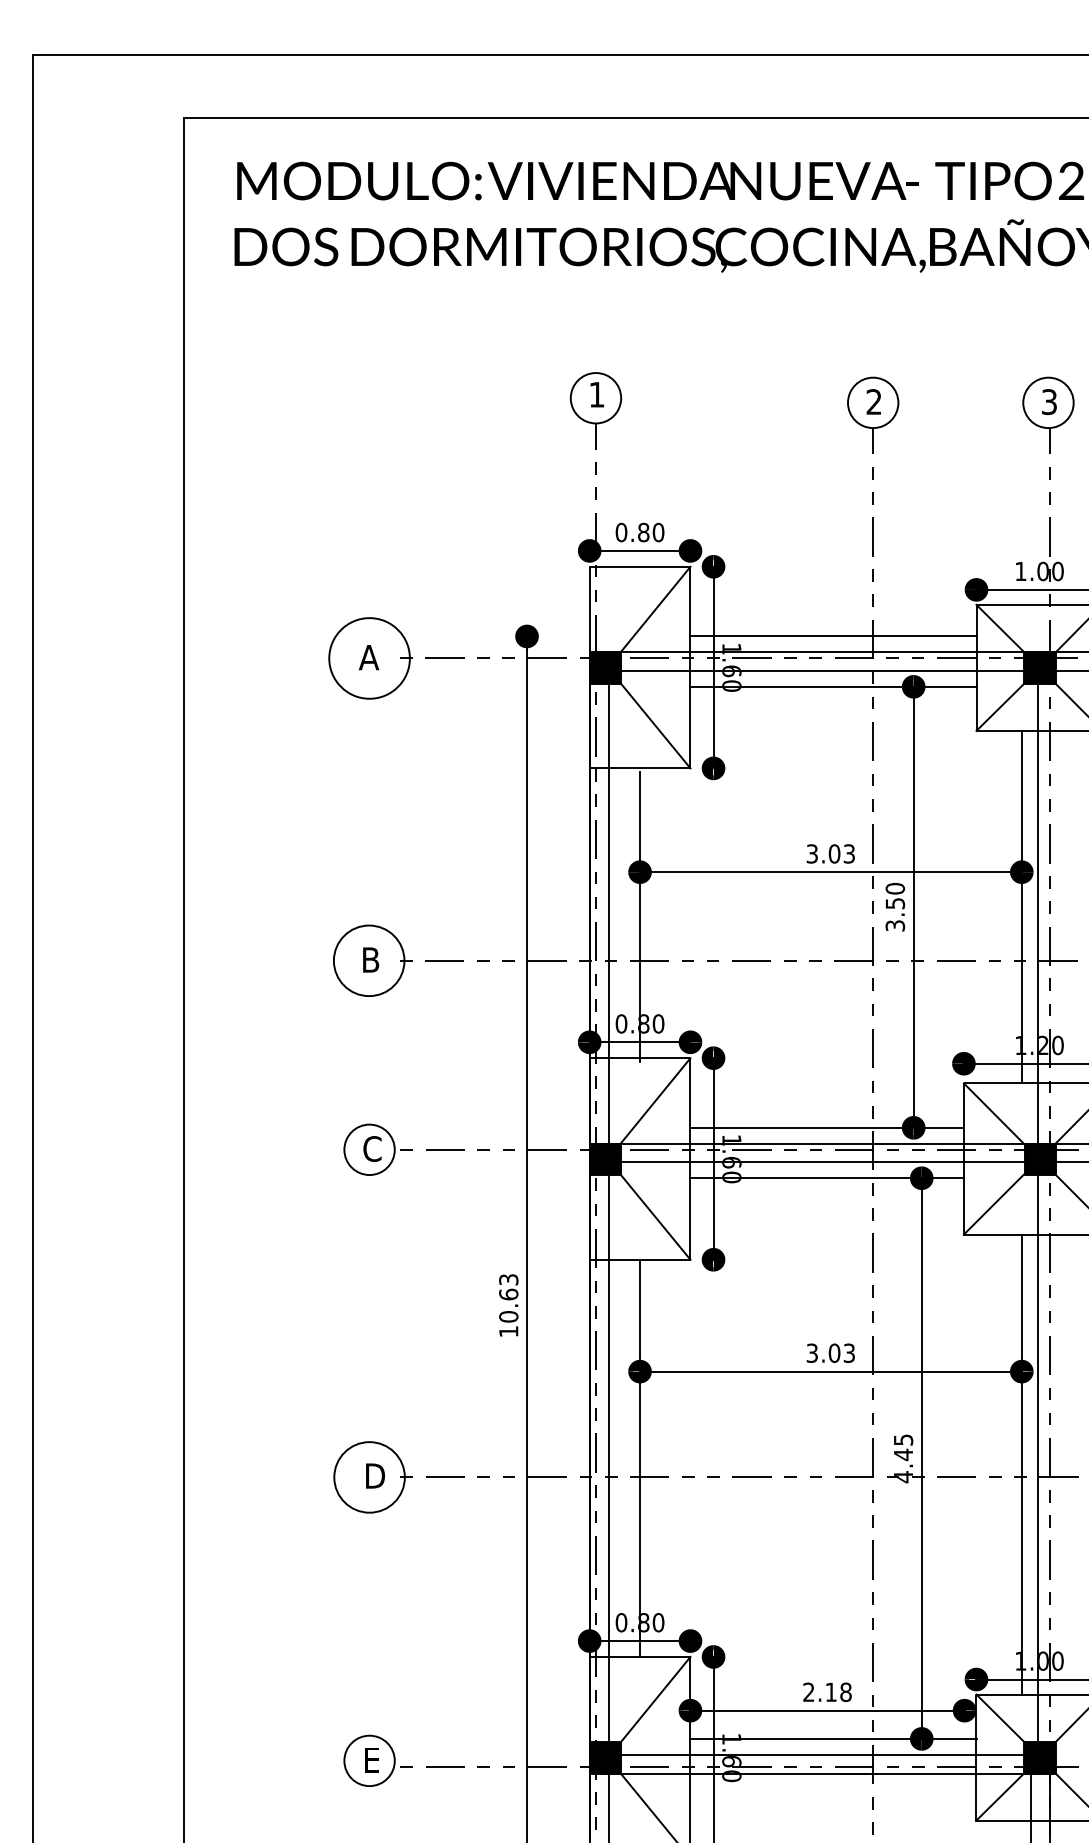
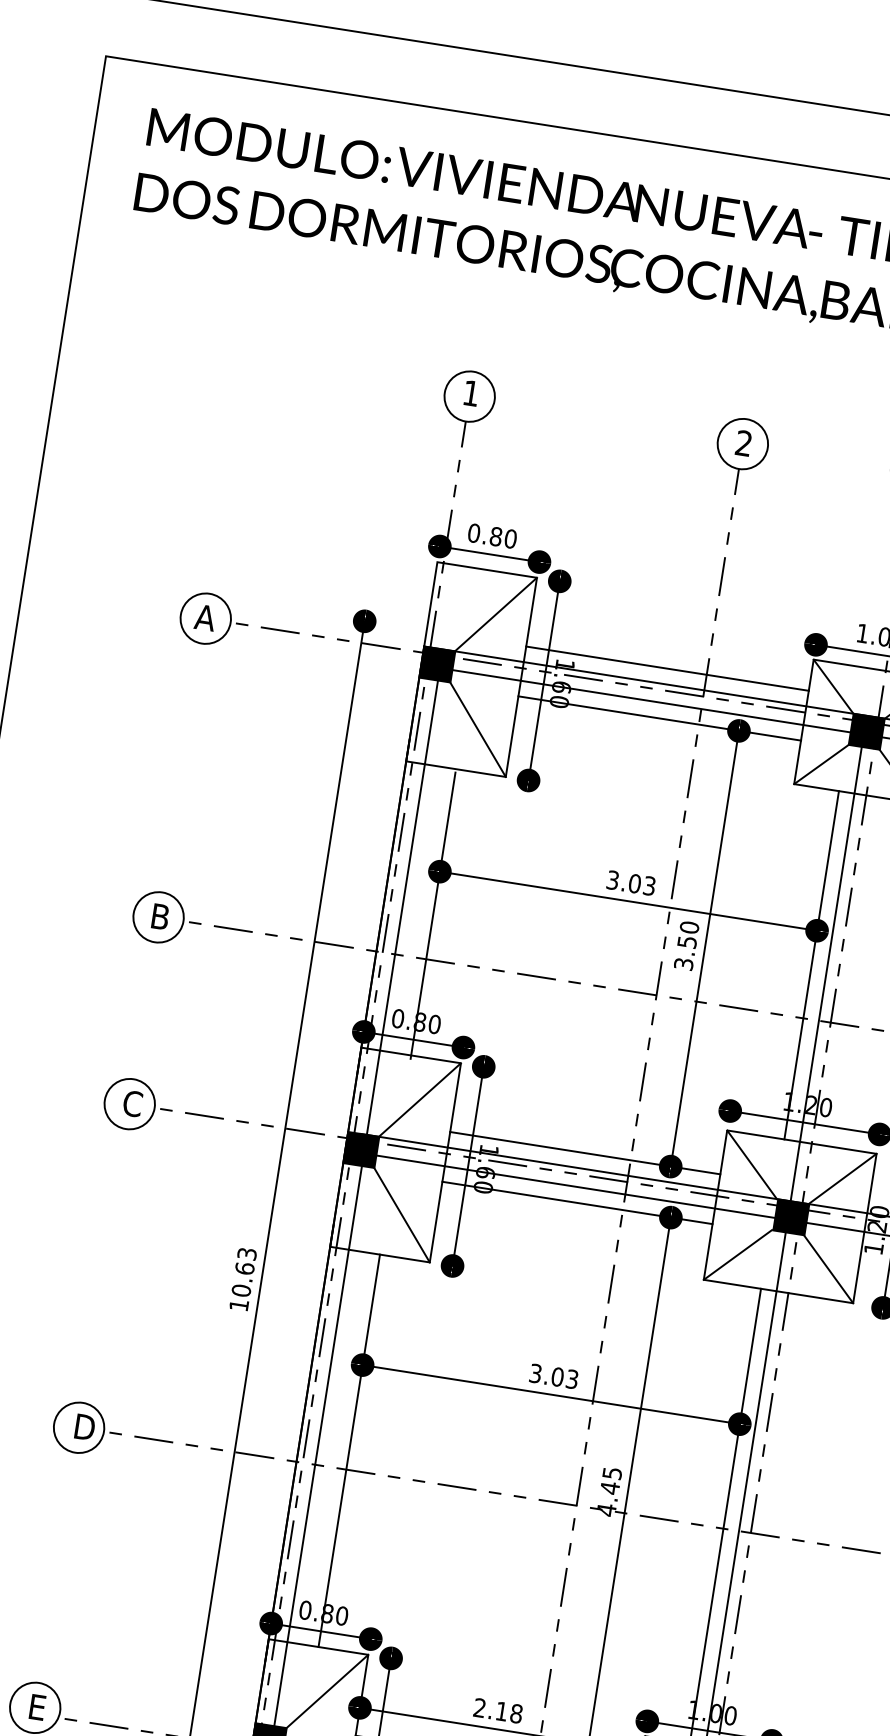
circle: (369, 658) -> (205, 618), size x0.62
circle: (368, 960) -> (157, 916), size x0.71
circle: (369, 1477) -> (78, 1427), size x0.71

